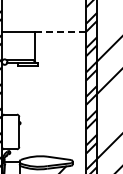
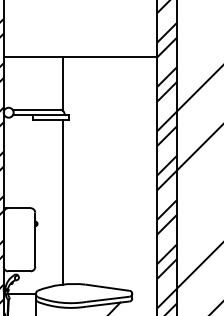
line: (60, 31) -> (110, 57), dashed -> solid
line: (34, 111) -> (62, 202), added

